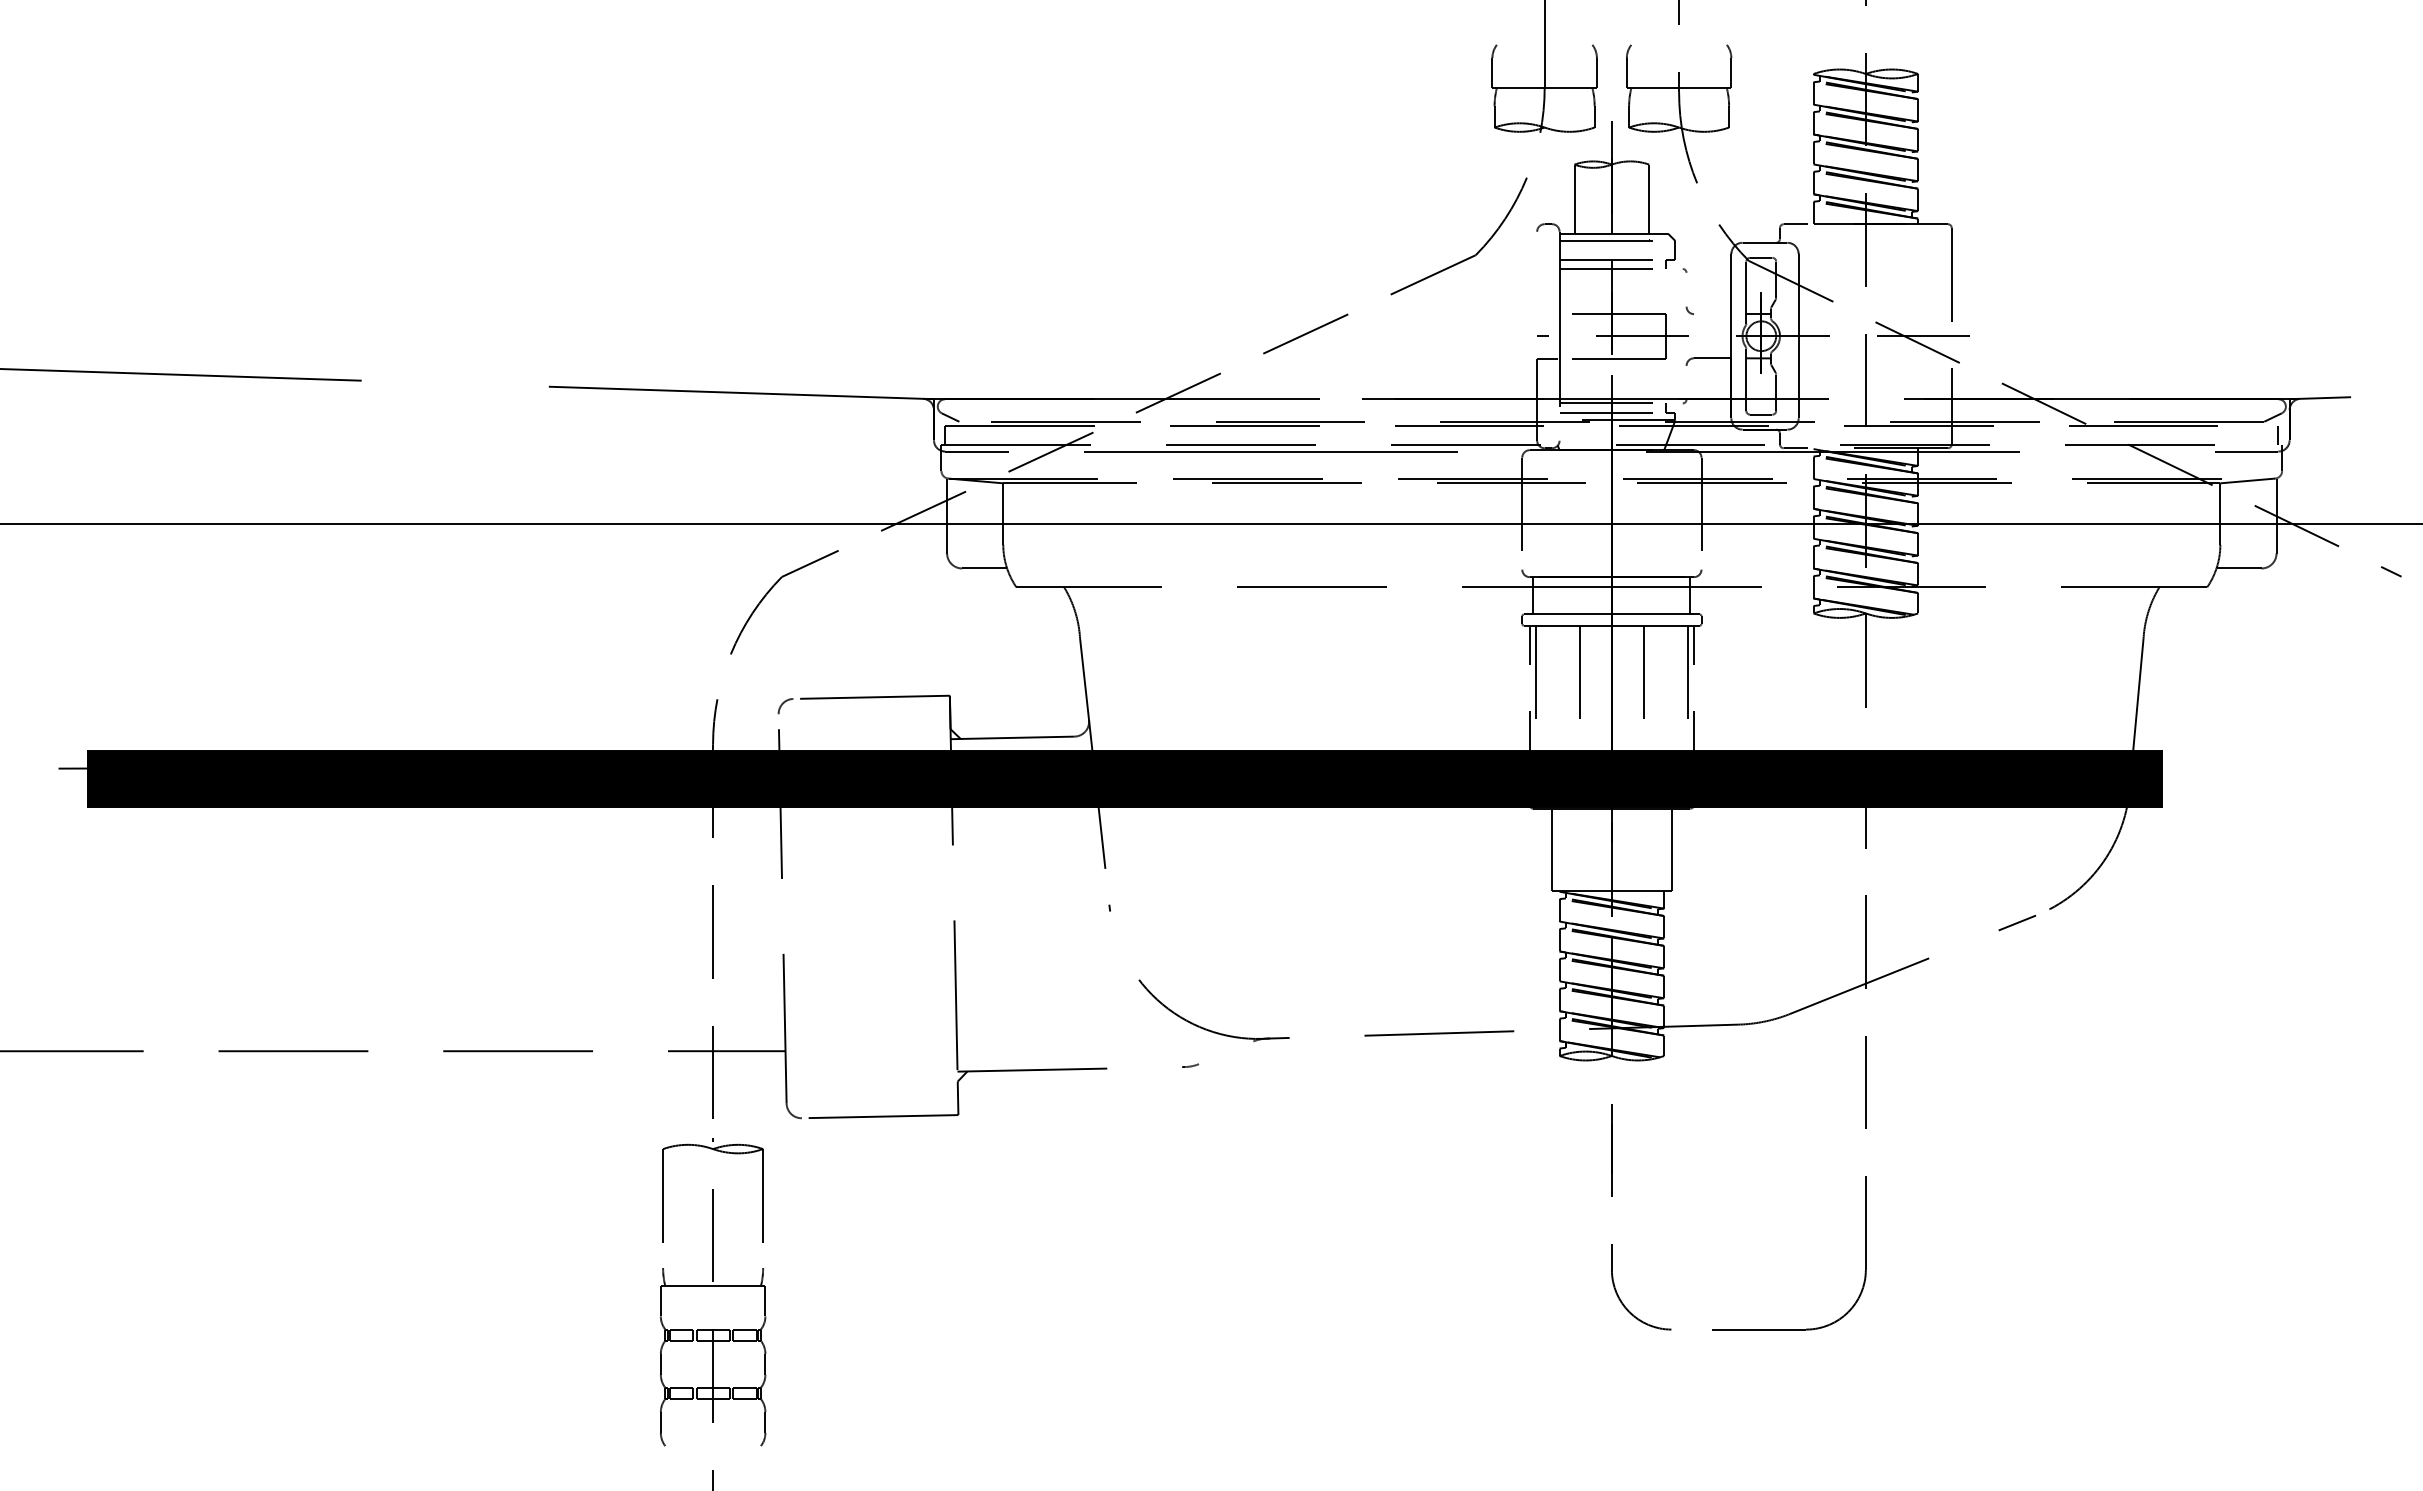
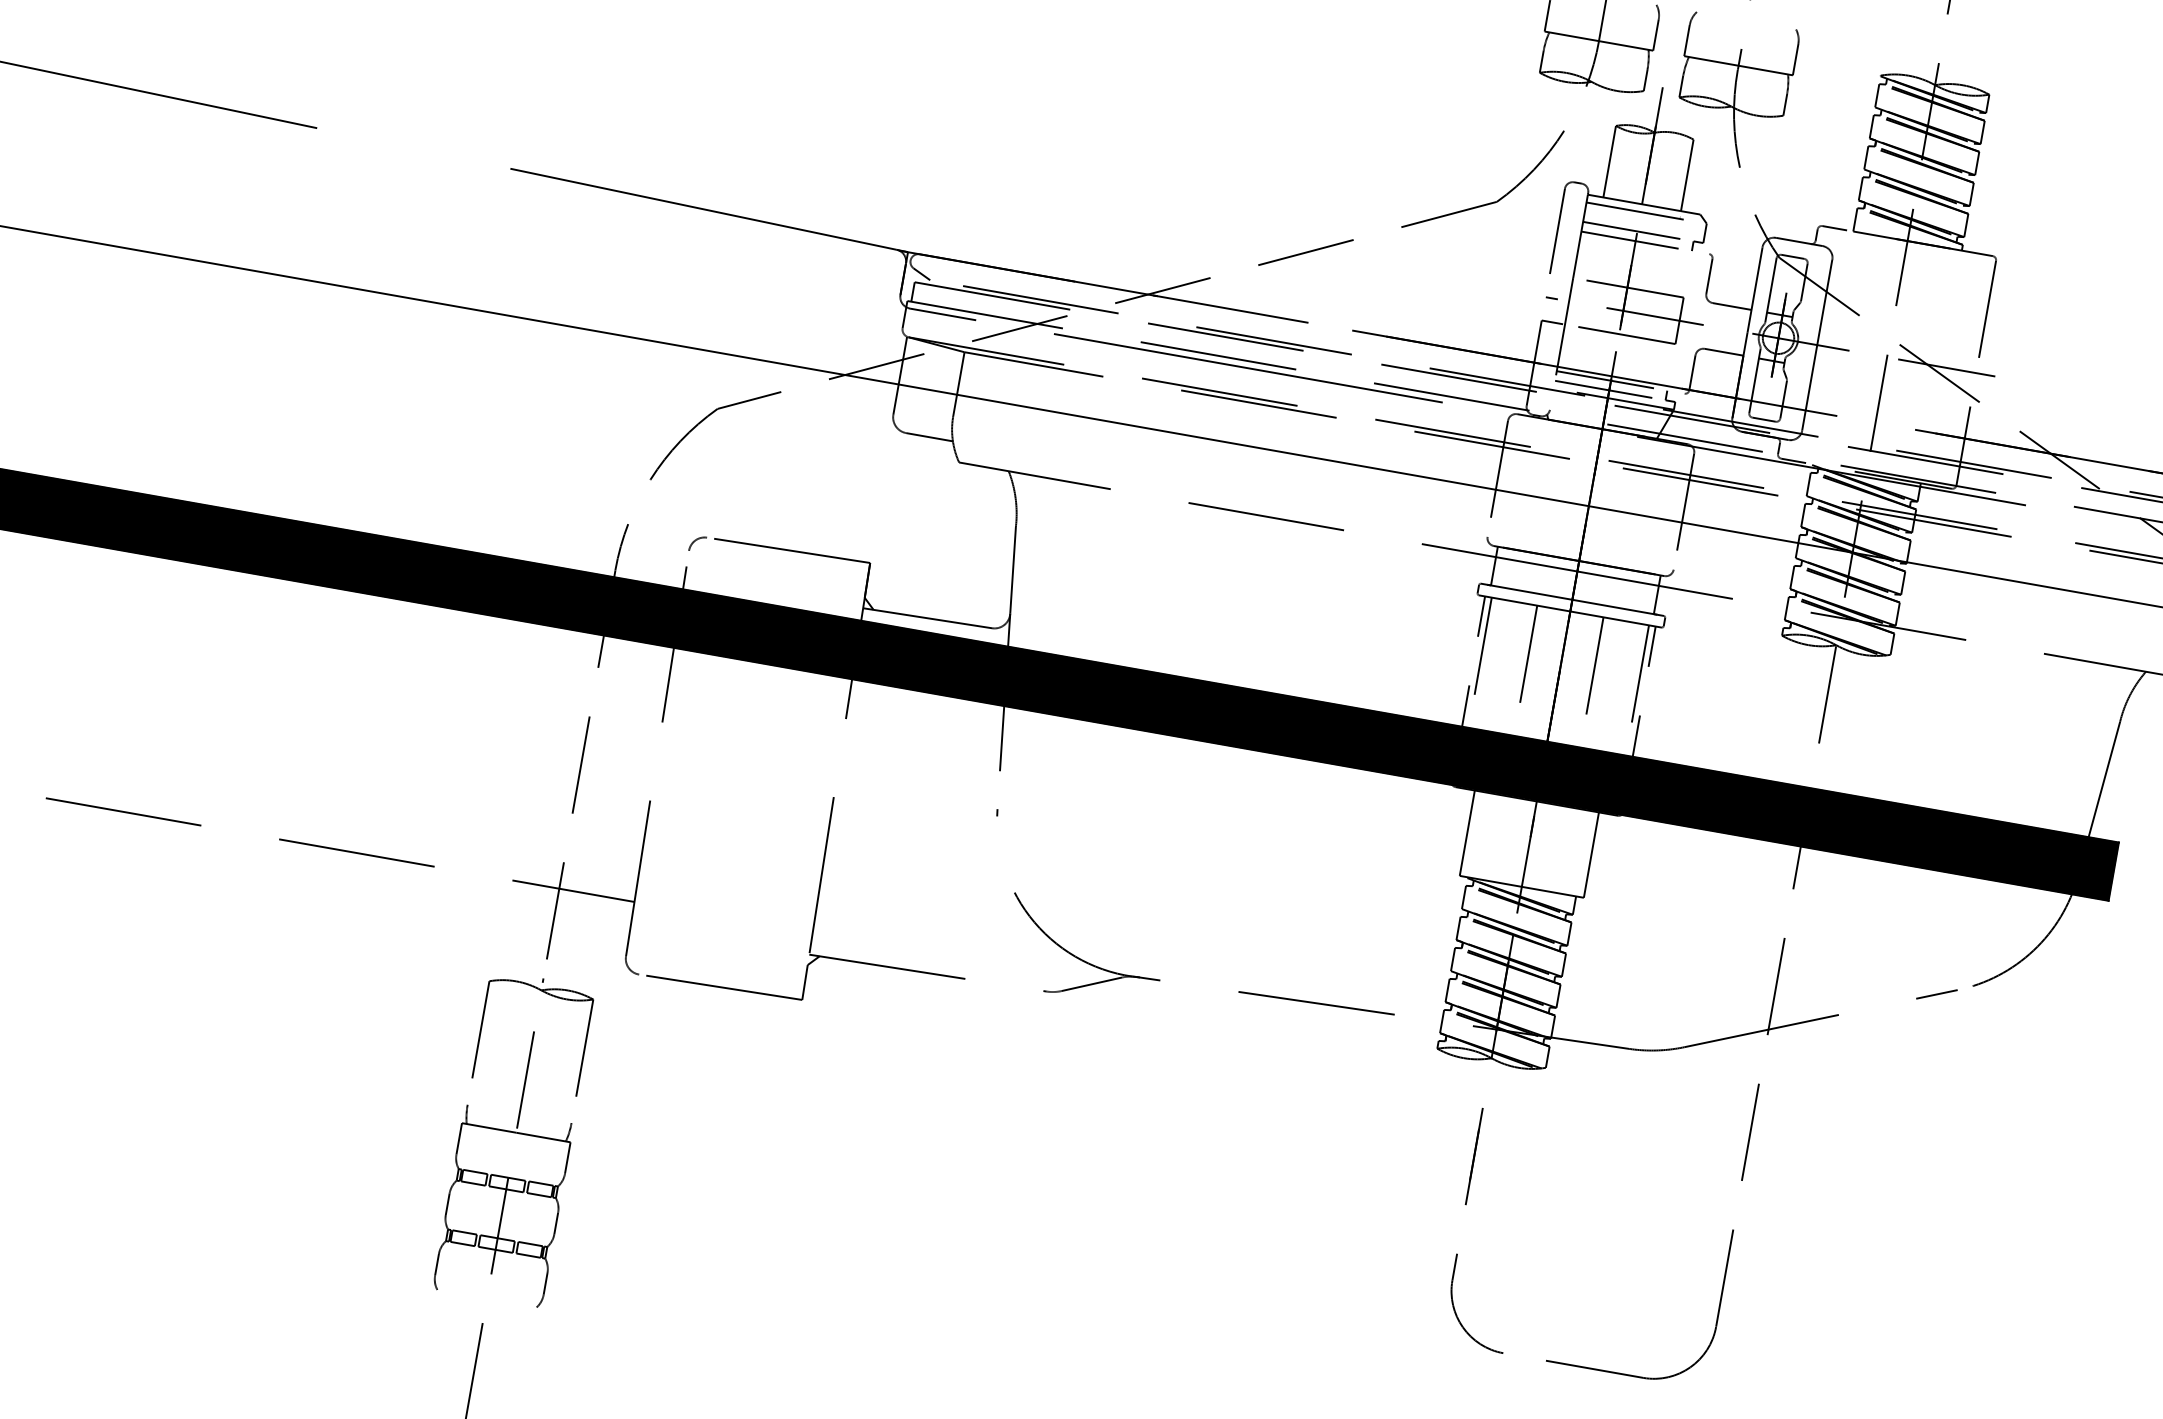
line: (1537, 272) -> (1557, 231), added
line: (1686, 289) -> (1709, 276), added
line: (1712, 314) -> (1731, 306), added
line: (1686, 382) -> (1692, 372), added
line: (1225, 1052) -> (1091, 983), added

